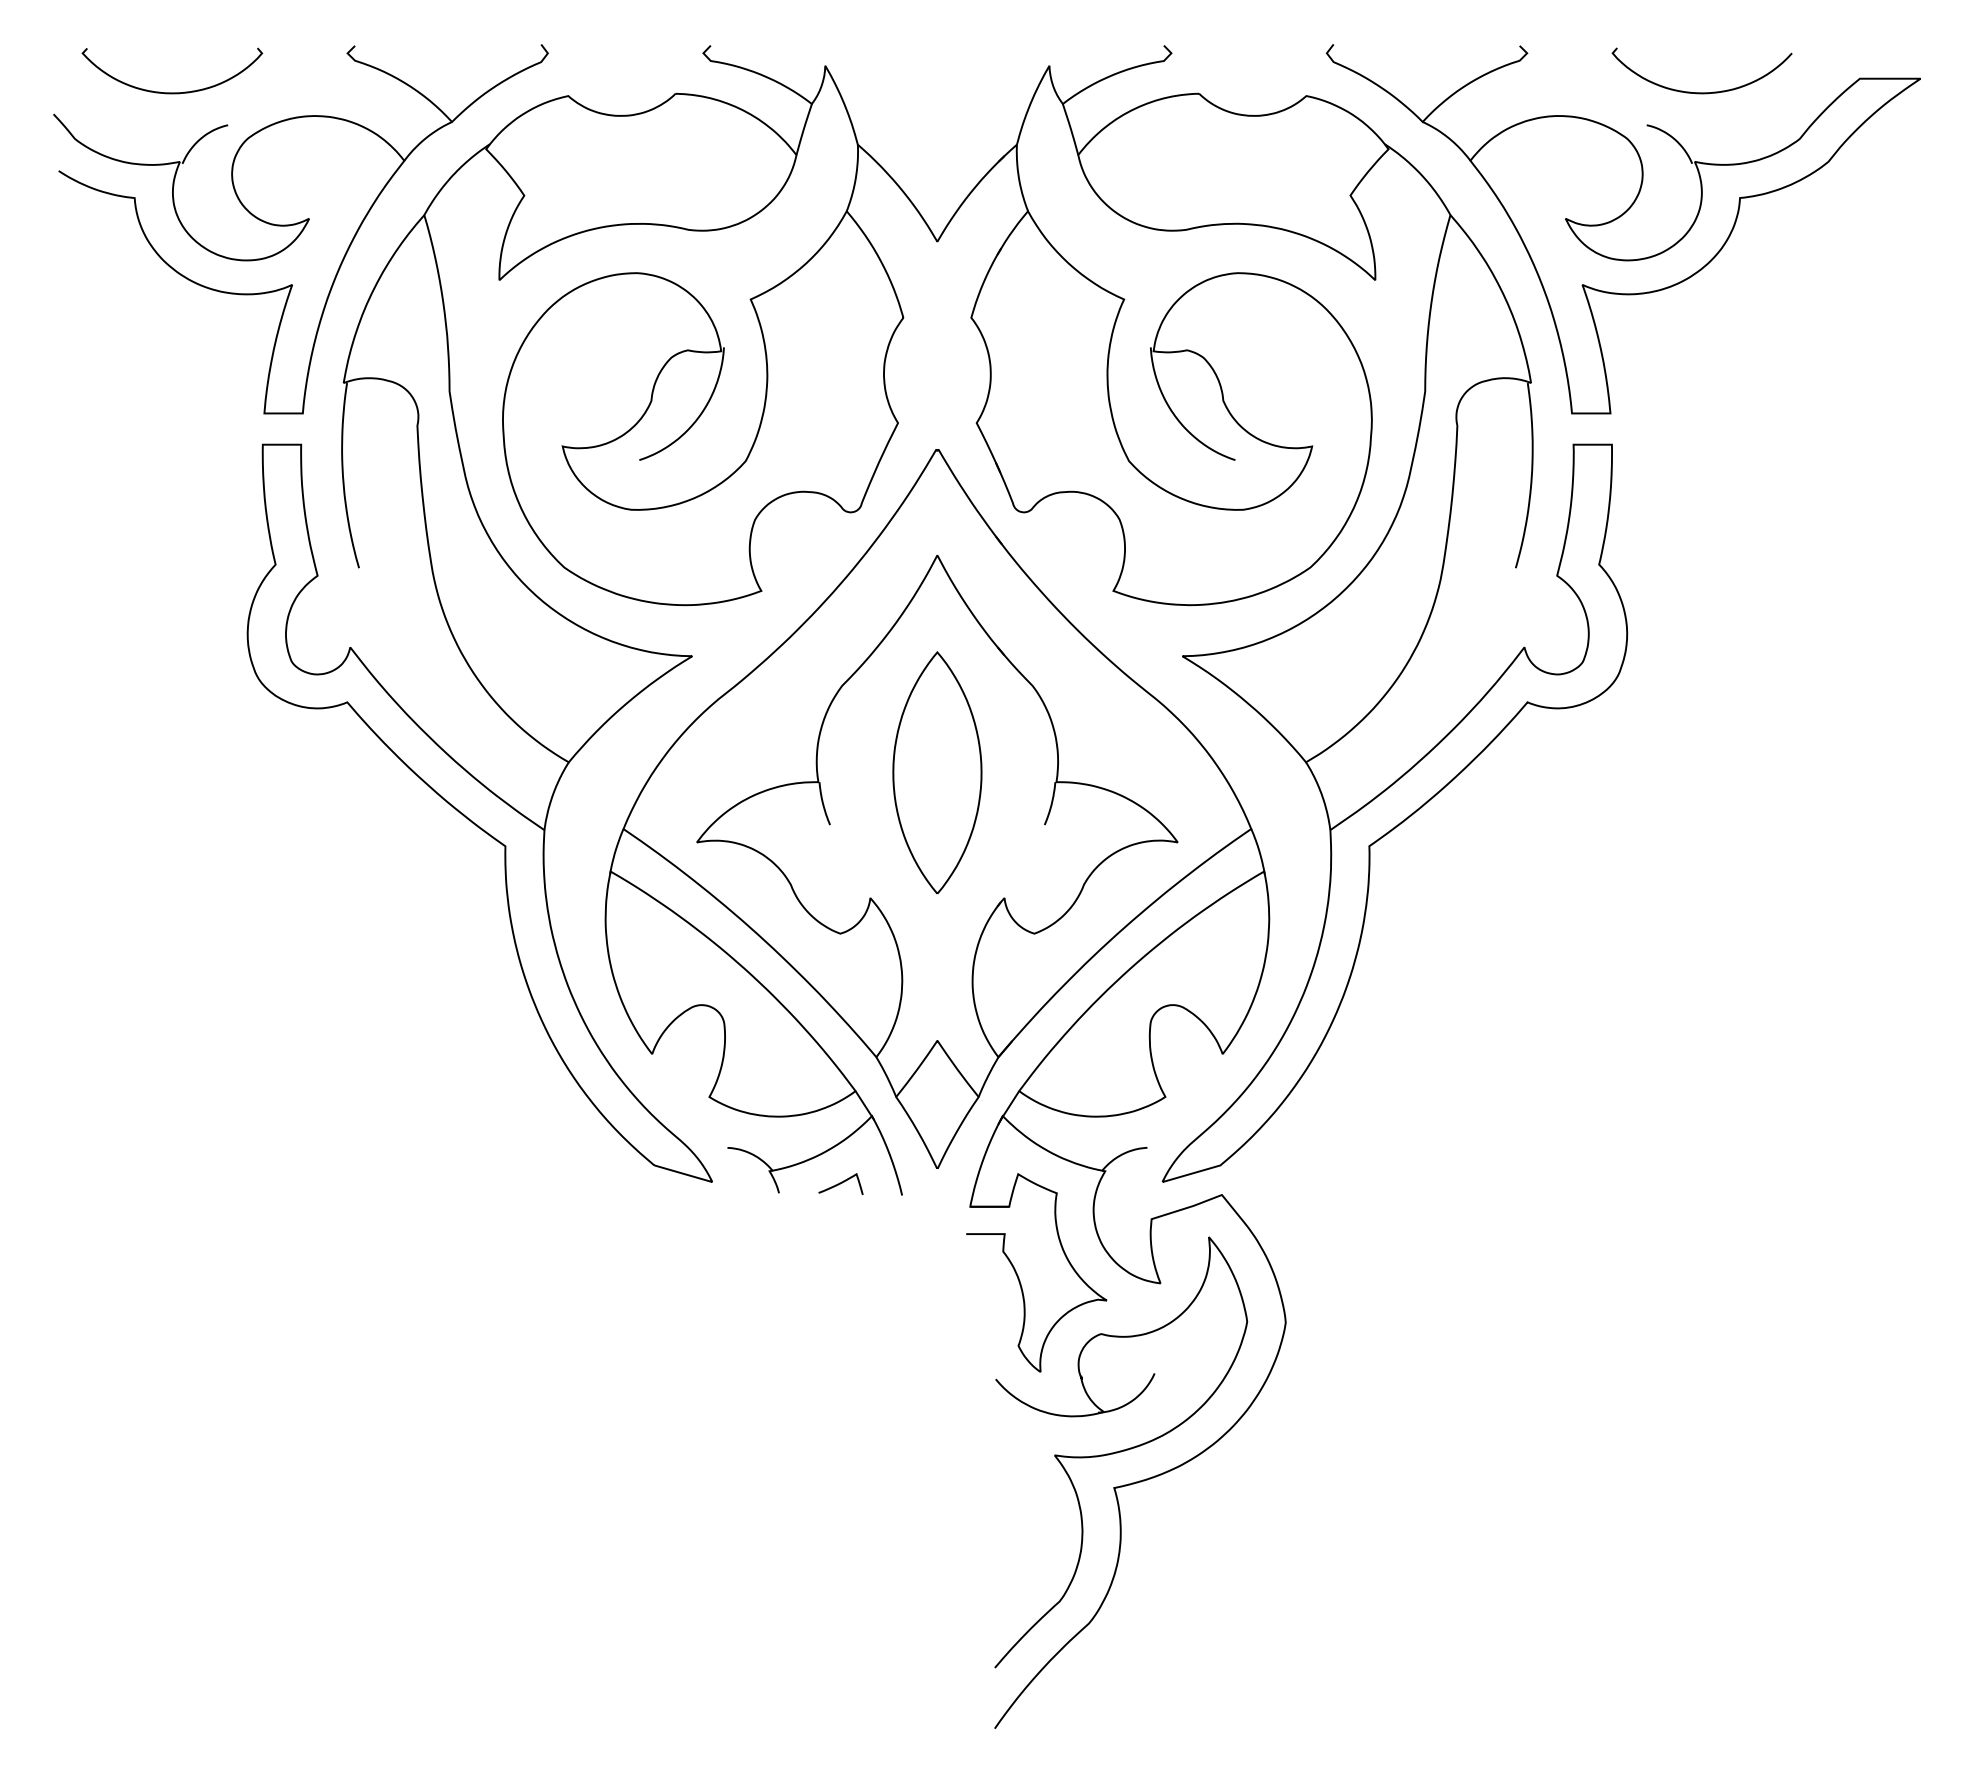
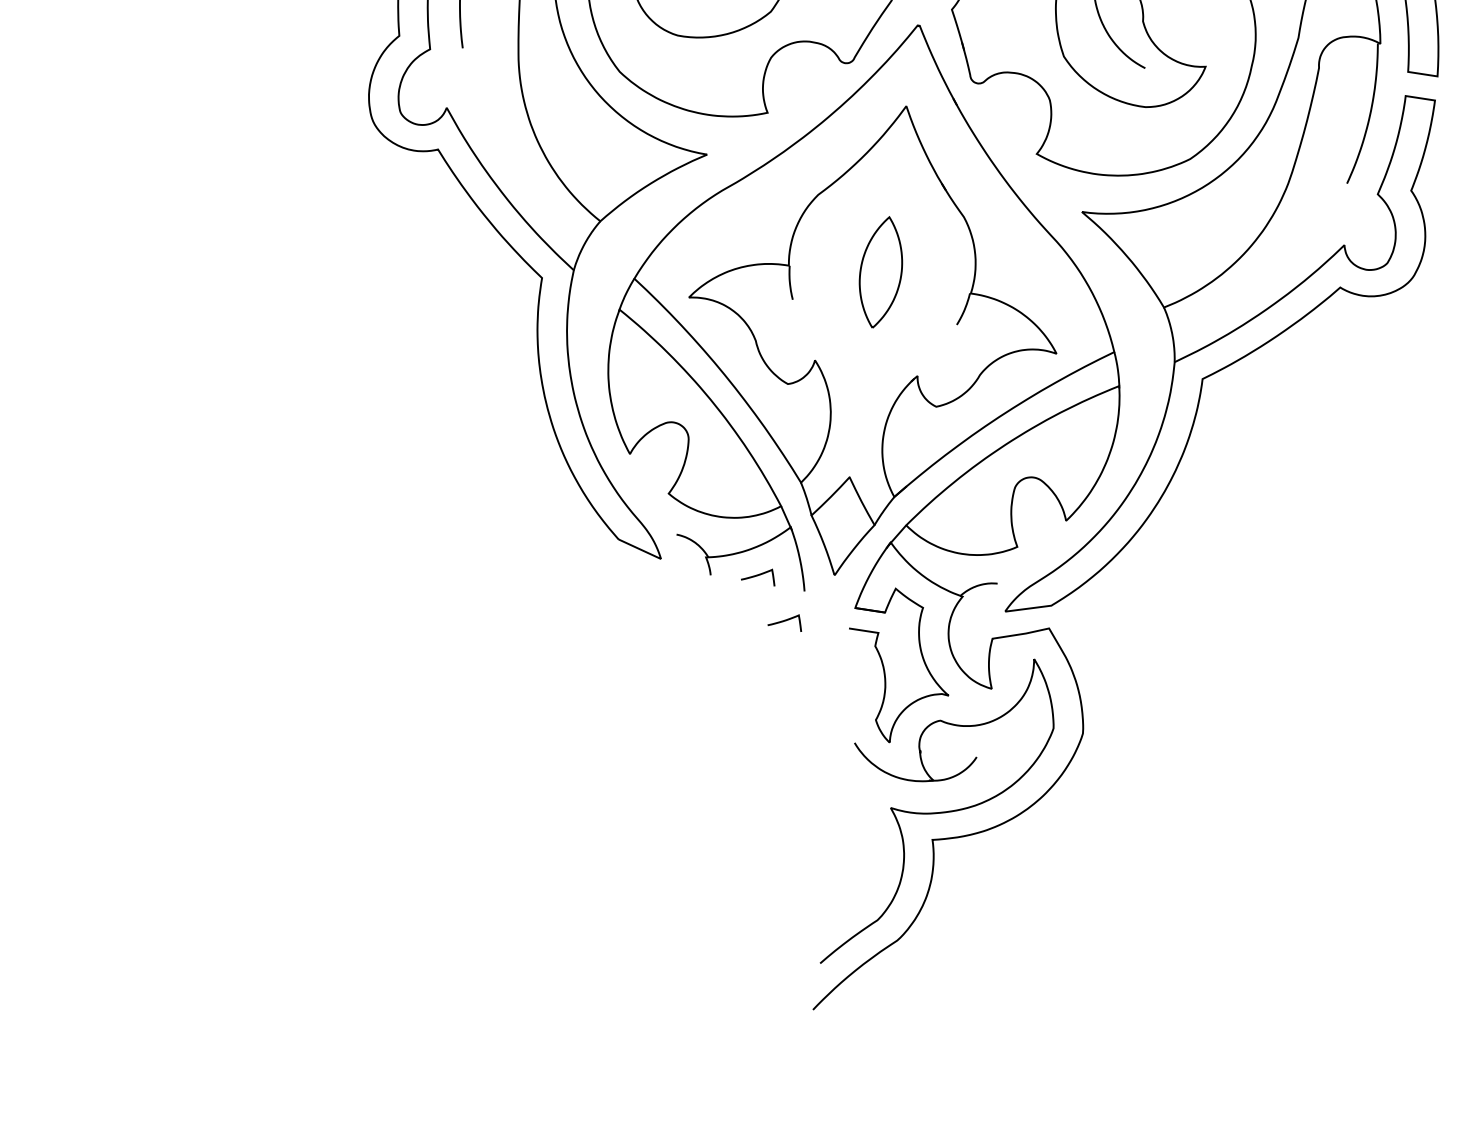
part: (937, 772) -> (881, 272), size x0.6
curve: (883, 1236) -> (785, 620), added

